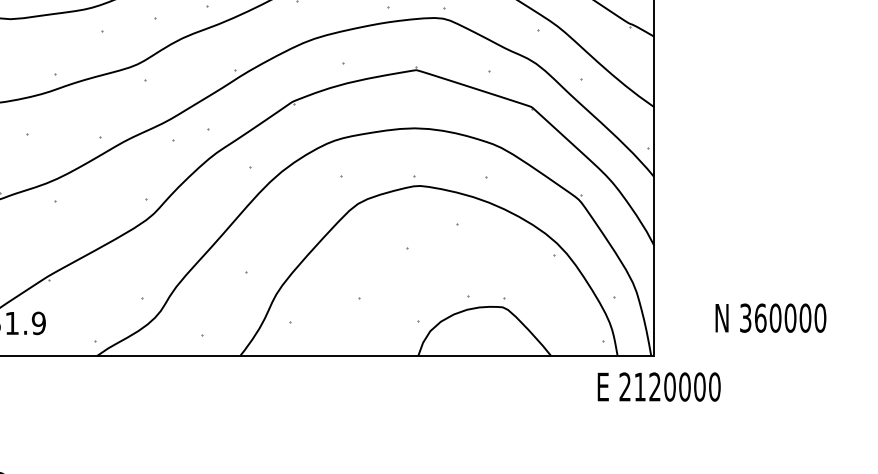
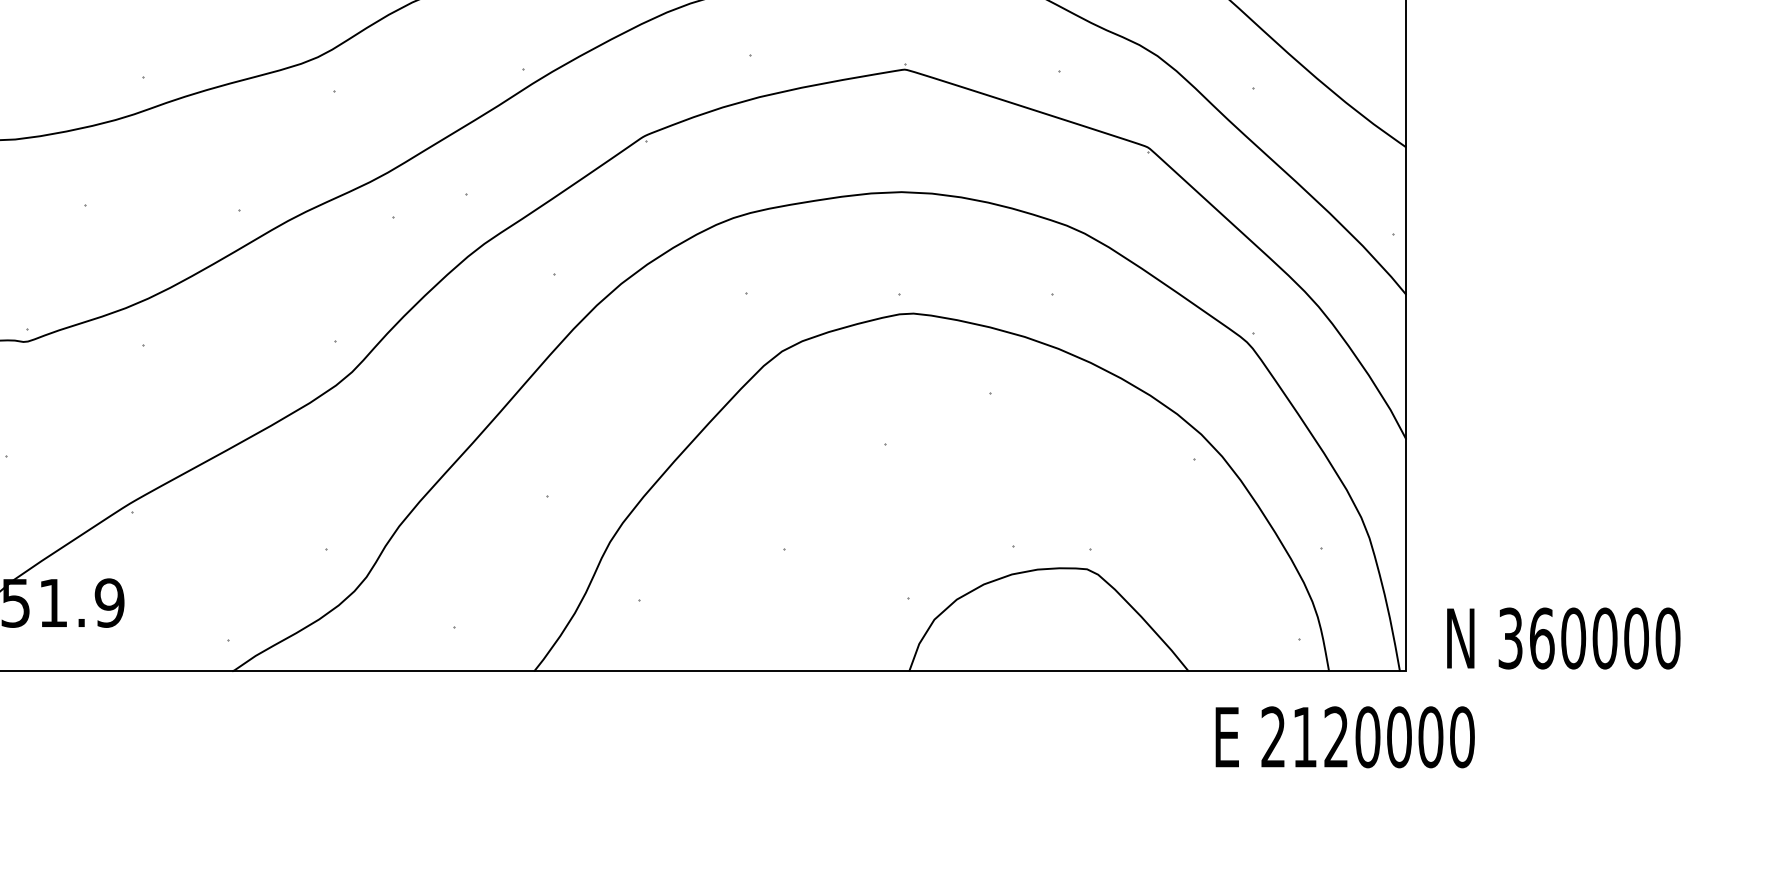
text: (770, 317) -> (1562, 637), moved
text: (658, 386) -> (1343, 736), moved

